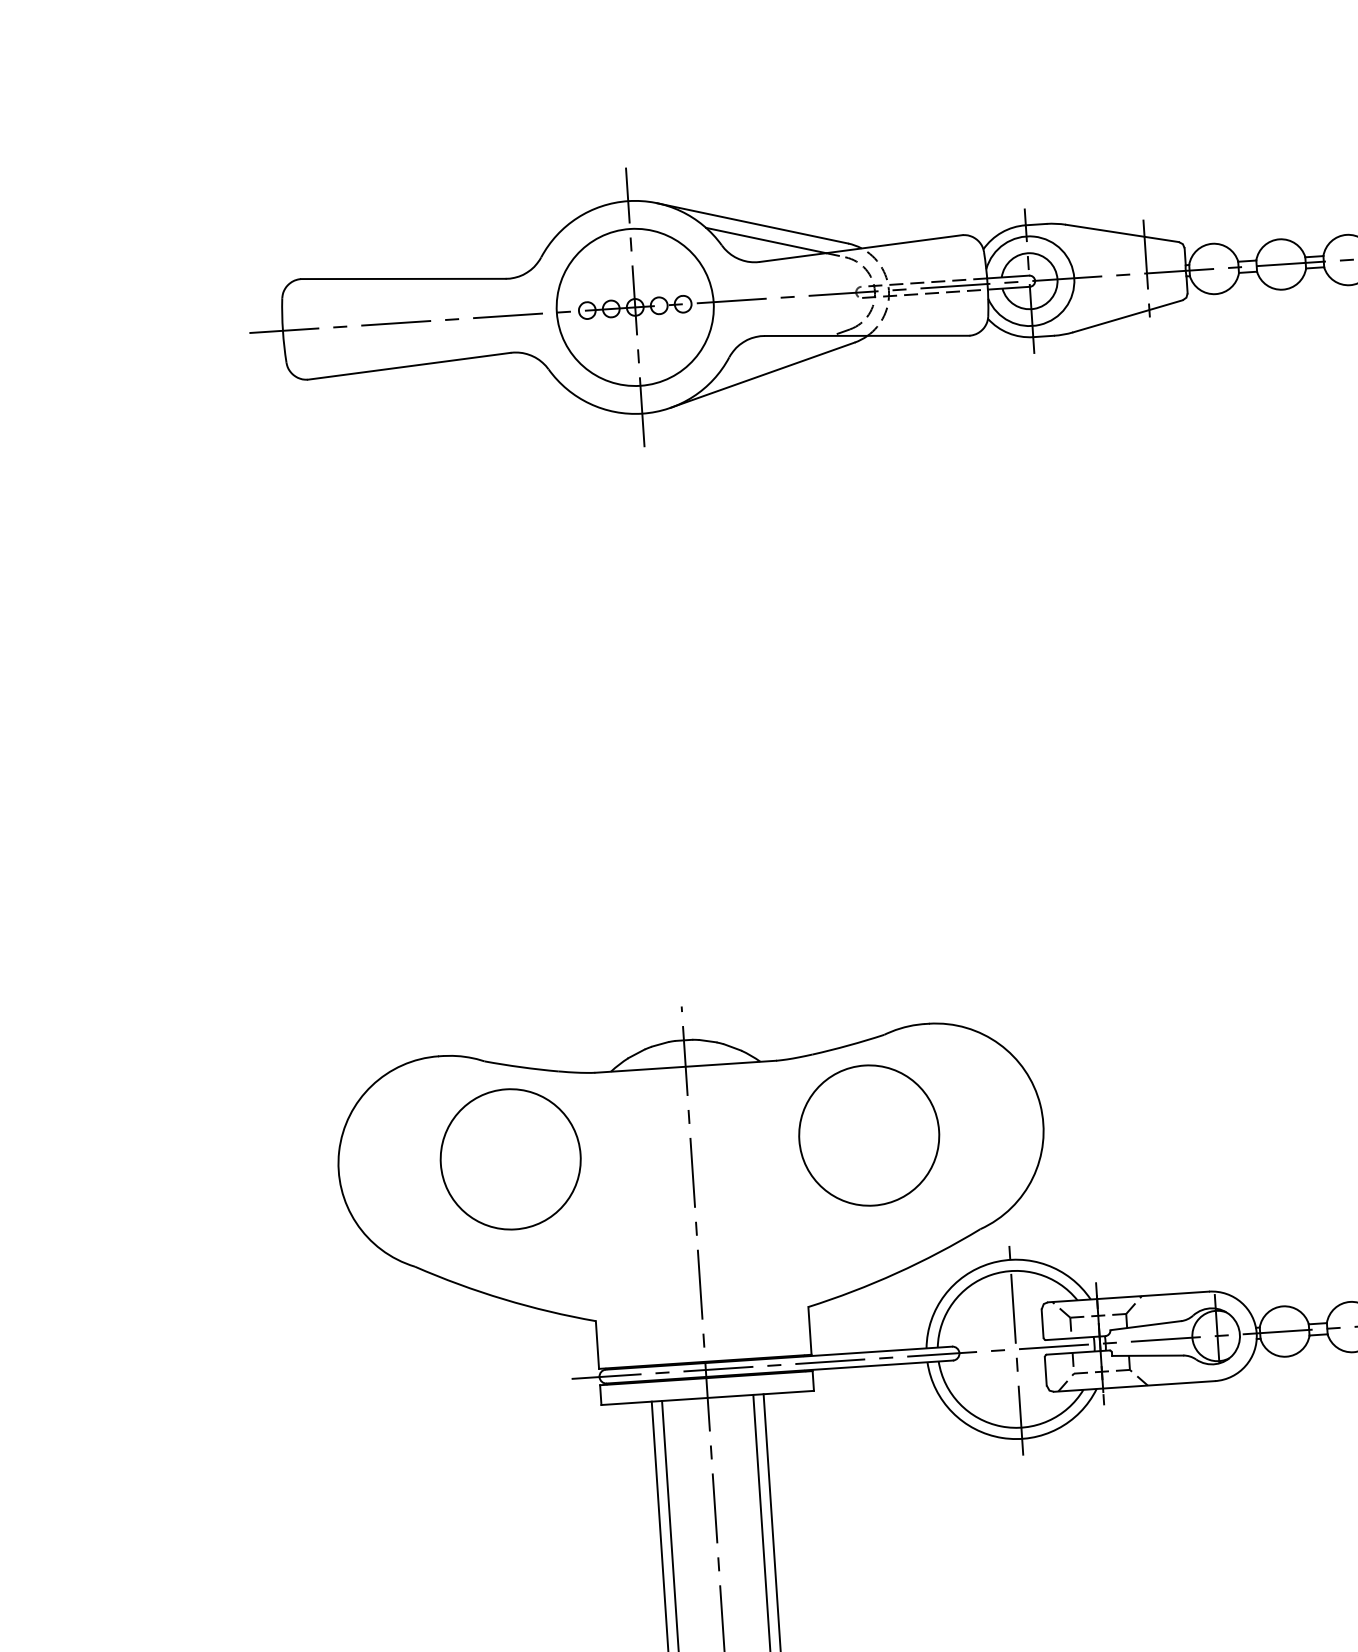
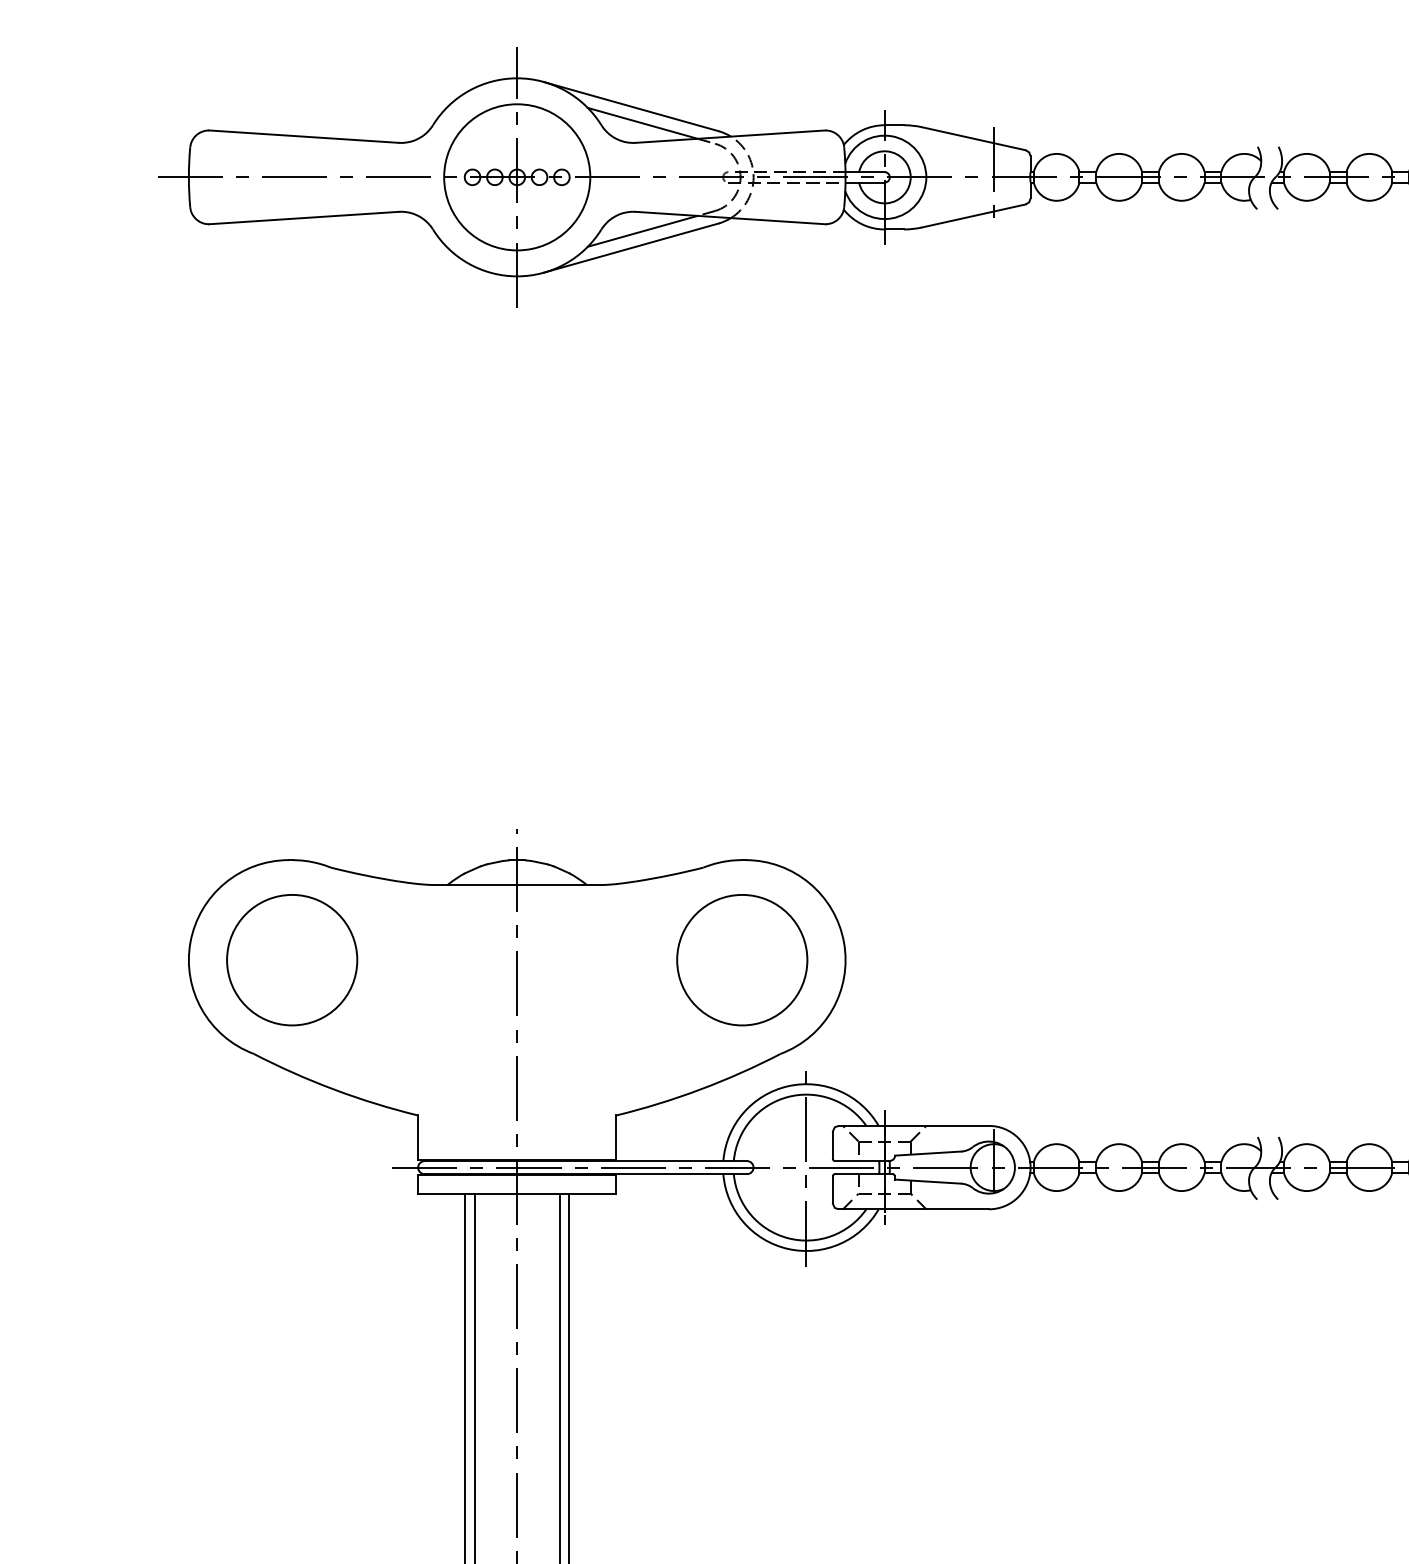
line: (773, 355) -> (642, 230), added
part: (869, 1135) -> (742, 960), moved
part: (511, 1159) -> (292, 960), moved

